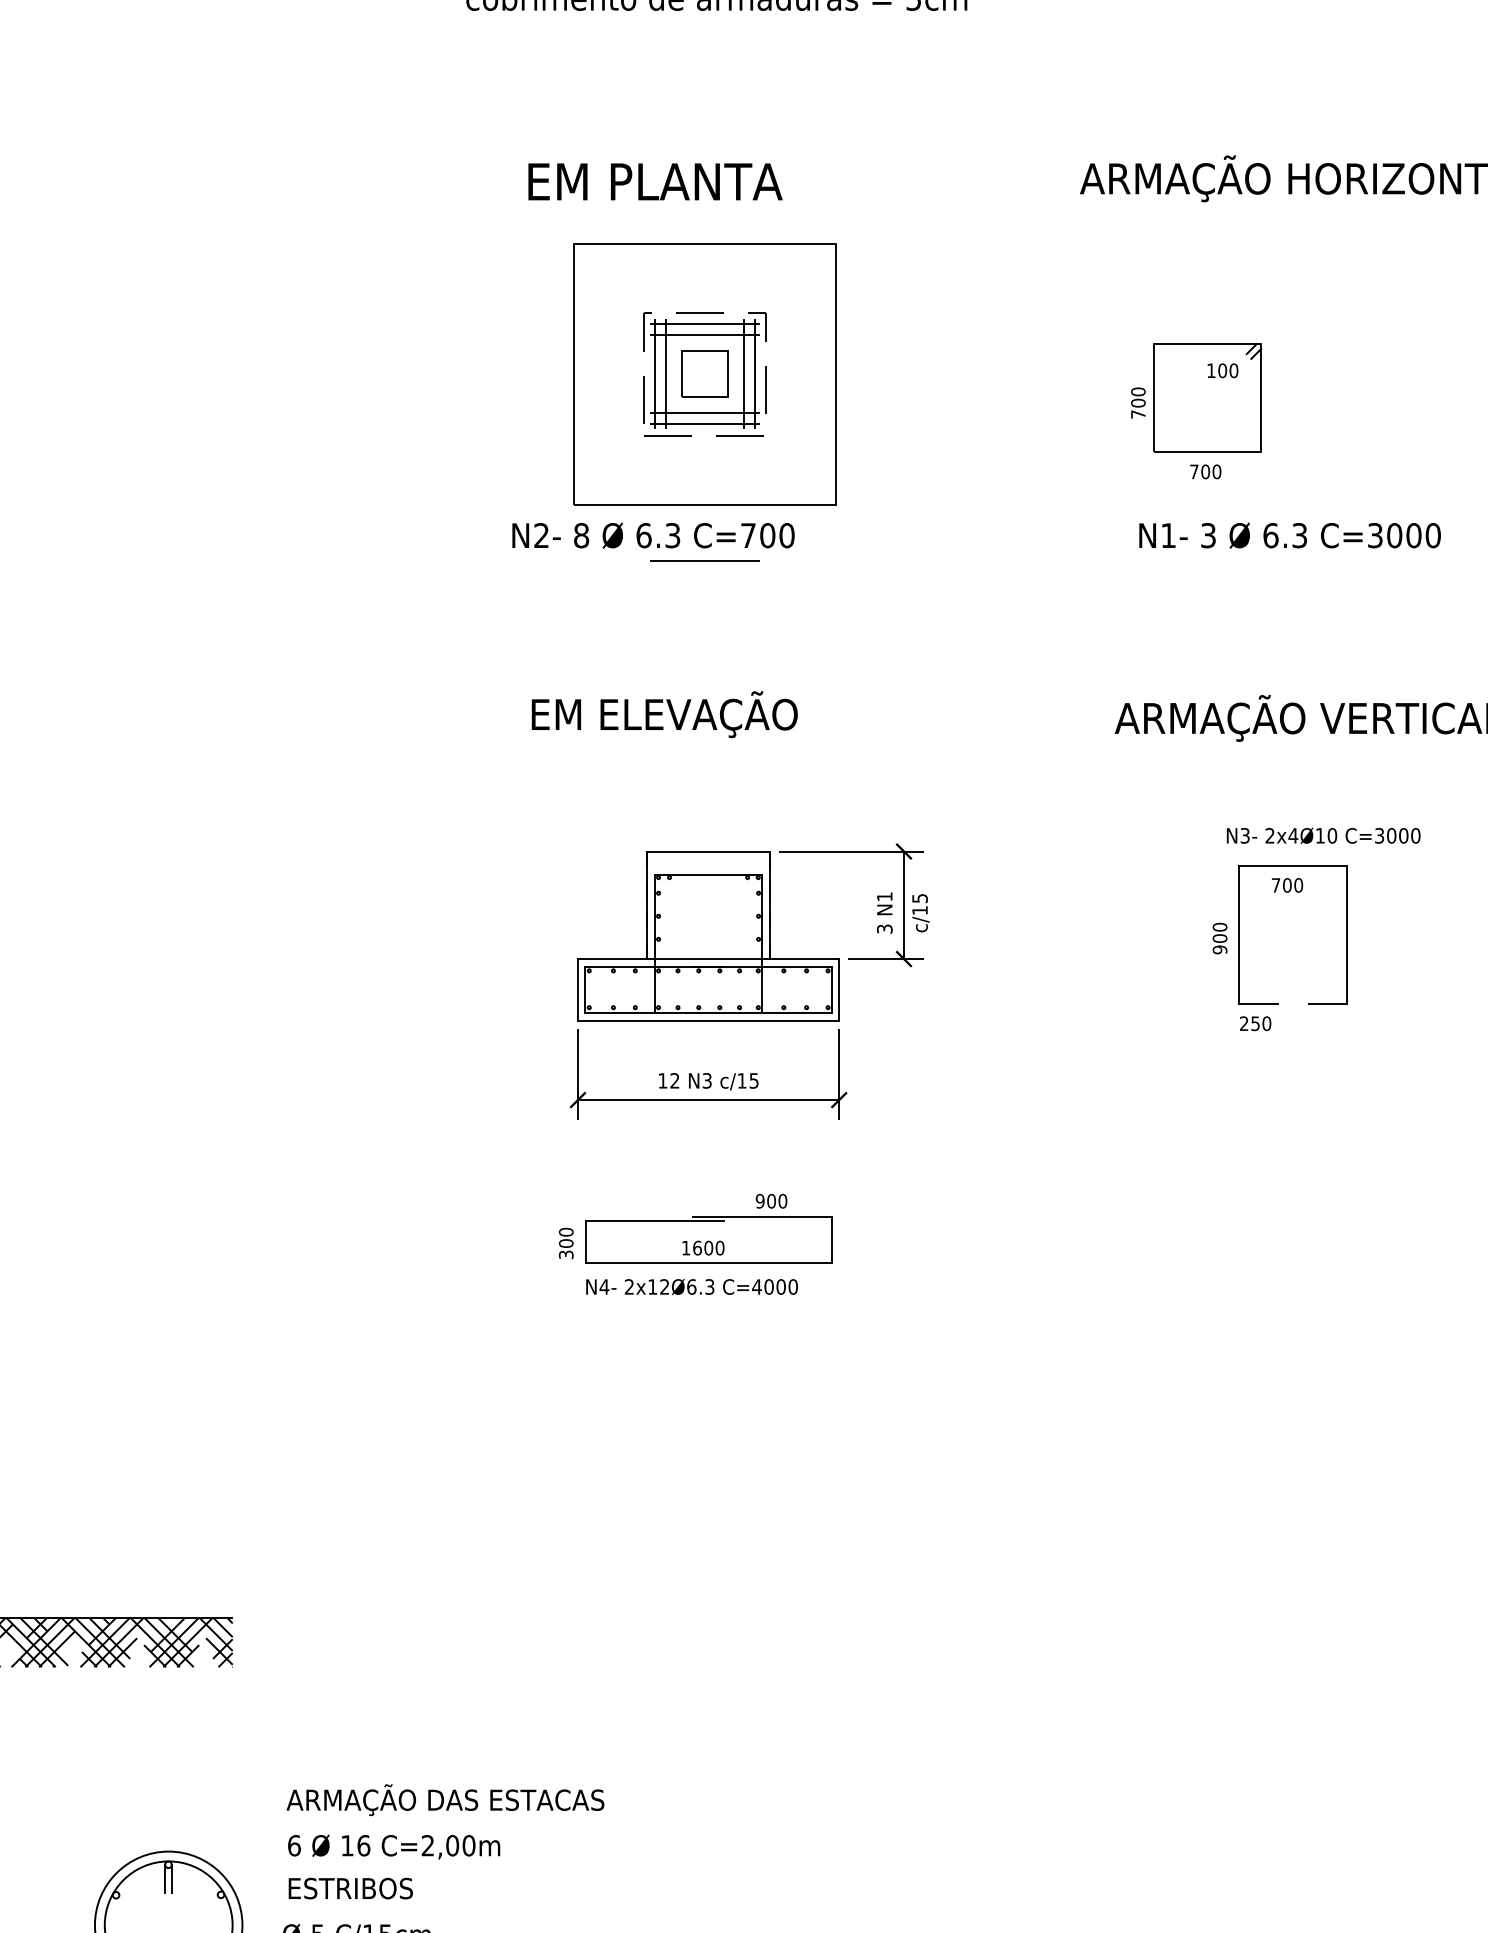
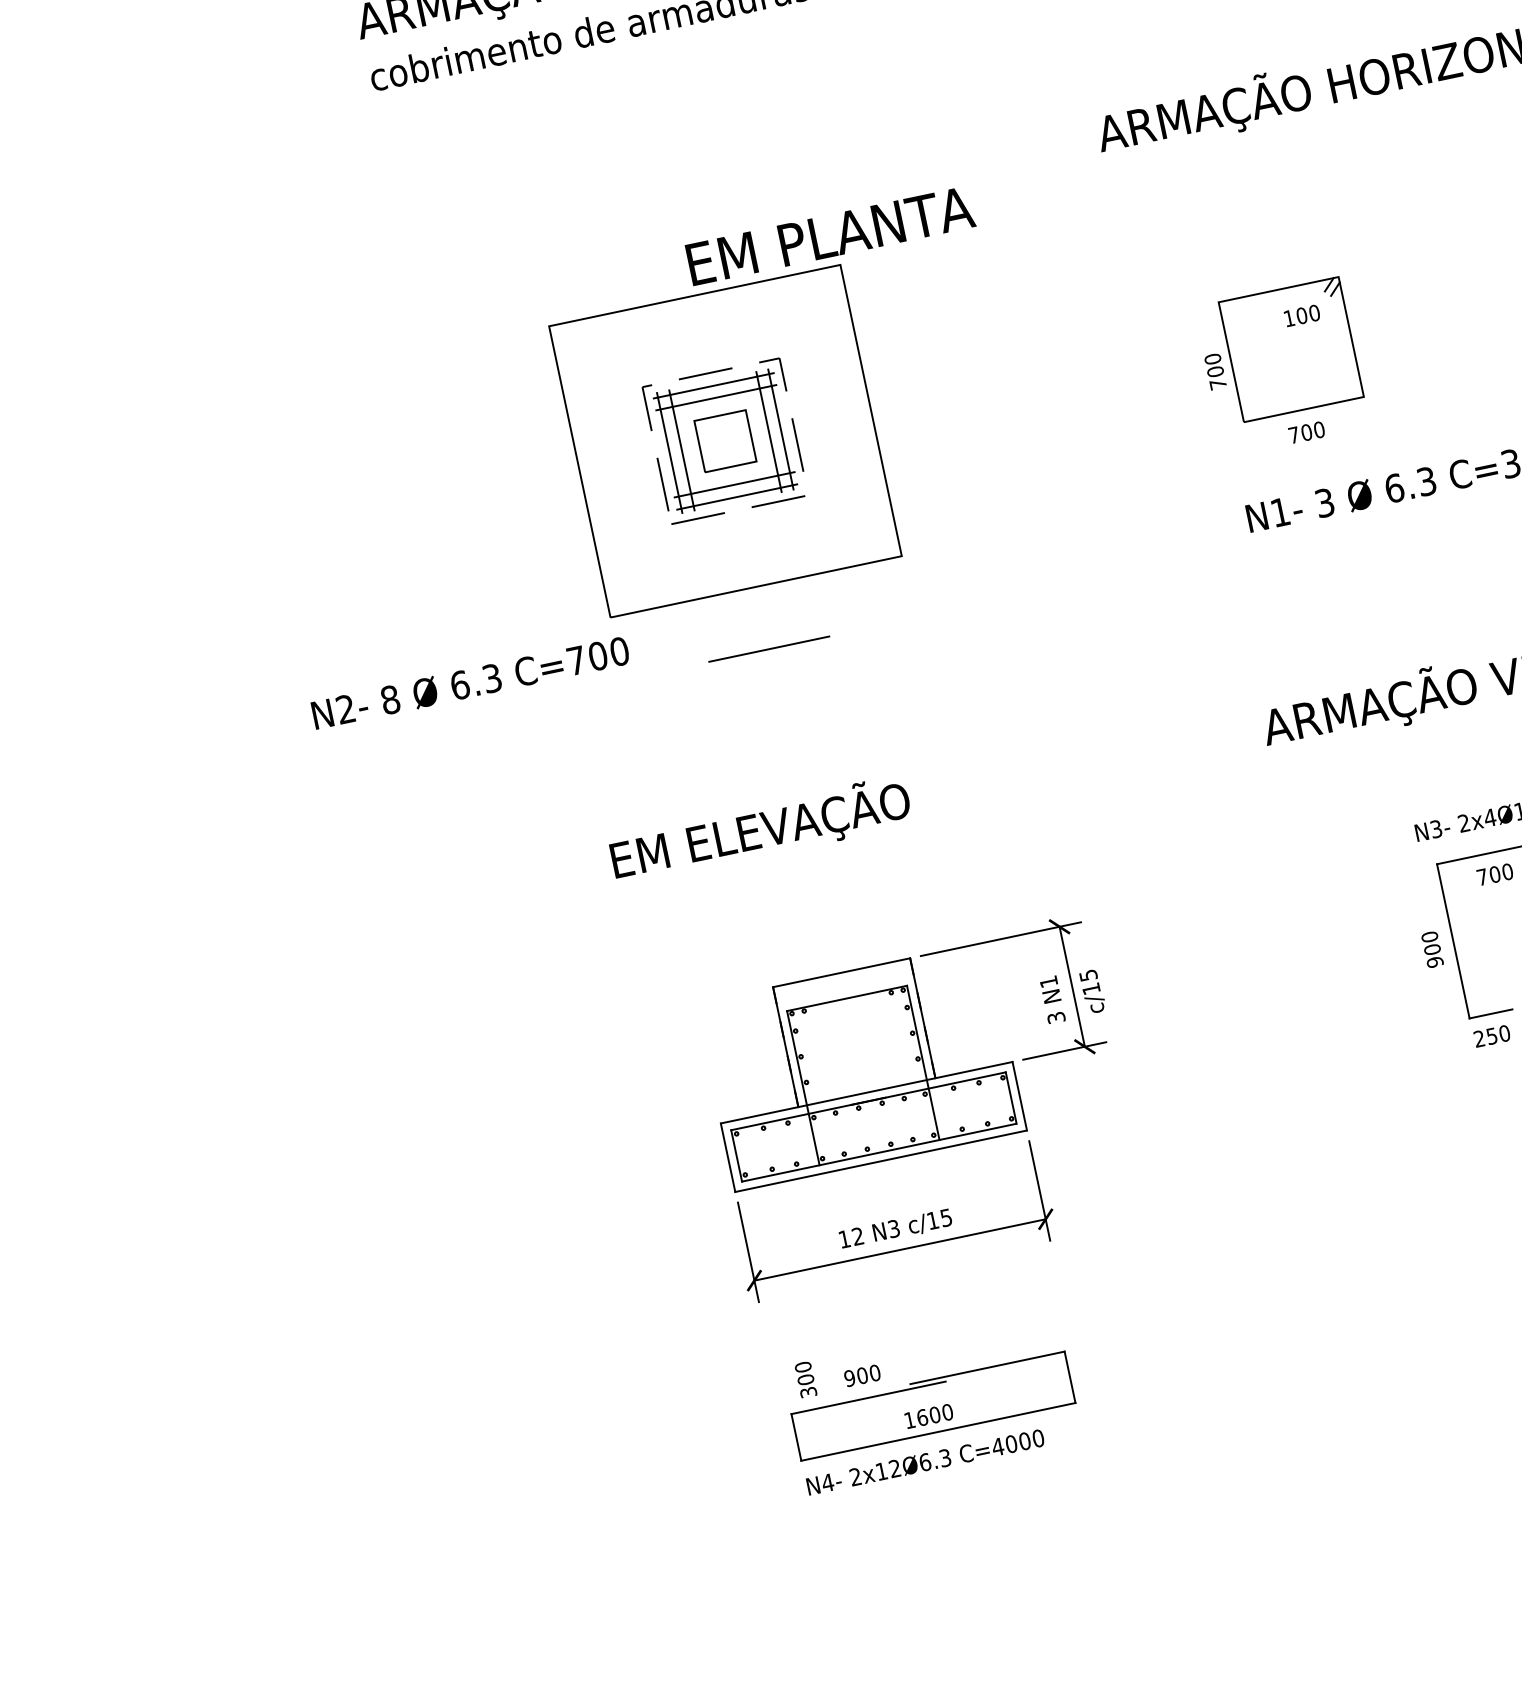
text: (655, 181) -> (830, 235), moved
text: (653, 535) -> (470, 682), moved
text: (771, 1200) -> (862, 1374), moved
text: (565, 1243) -> (805, 1379), moved

